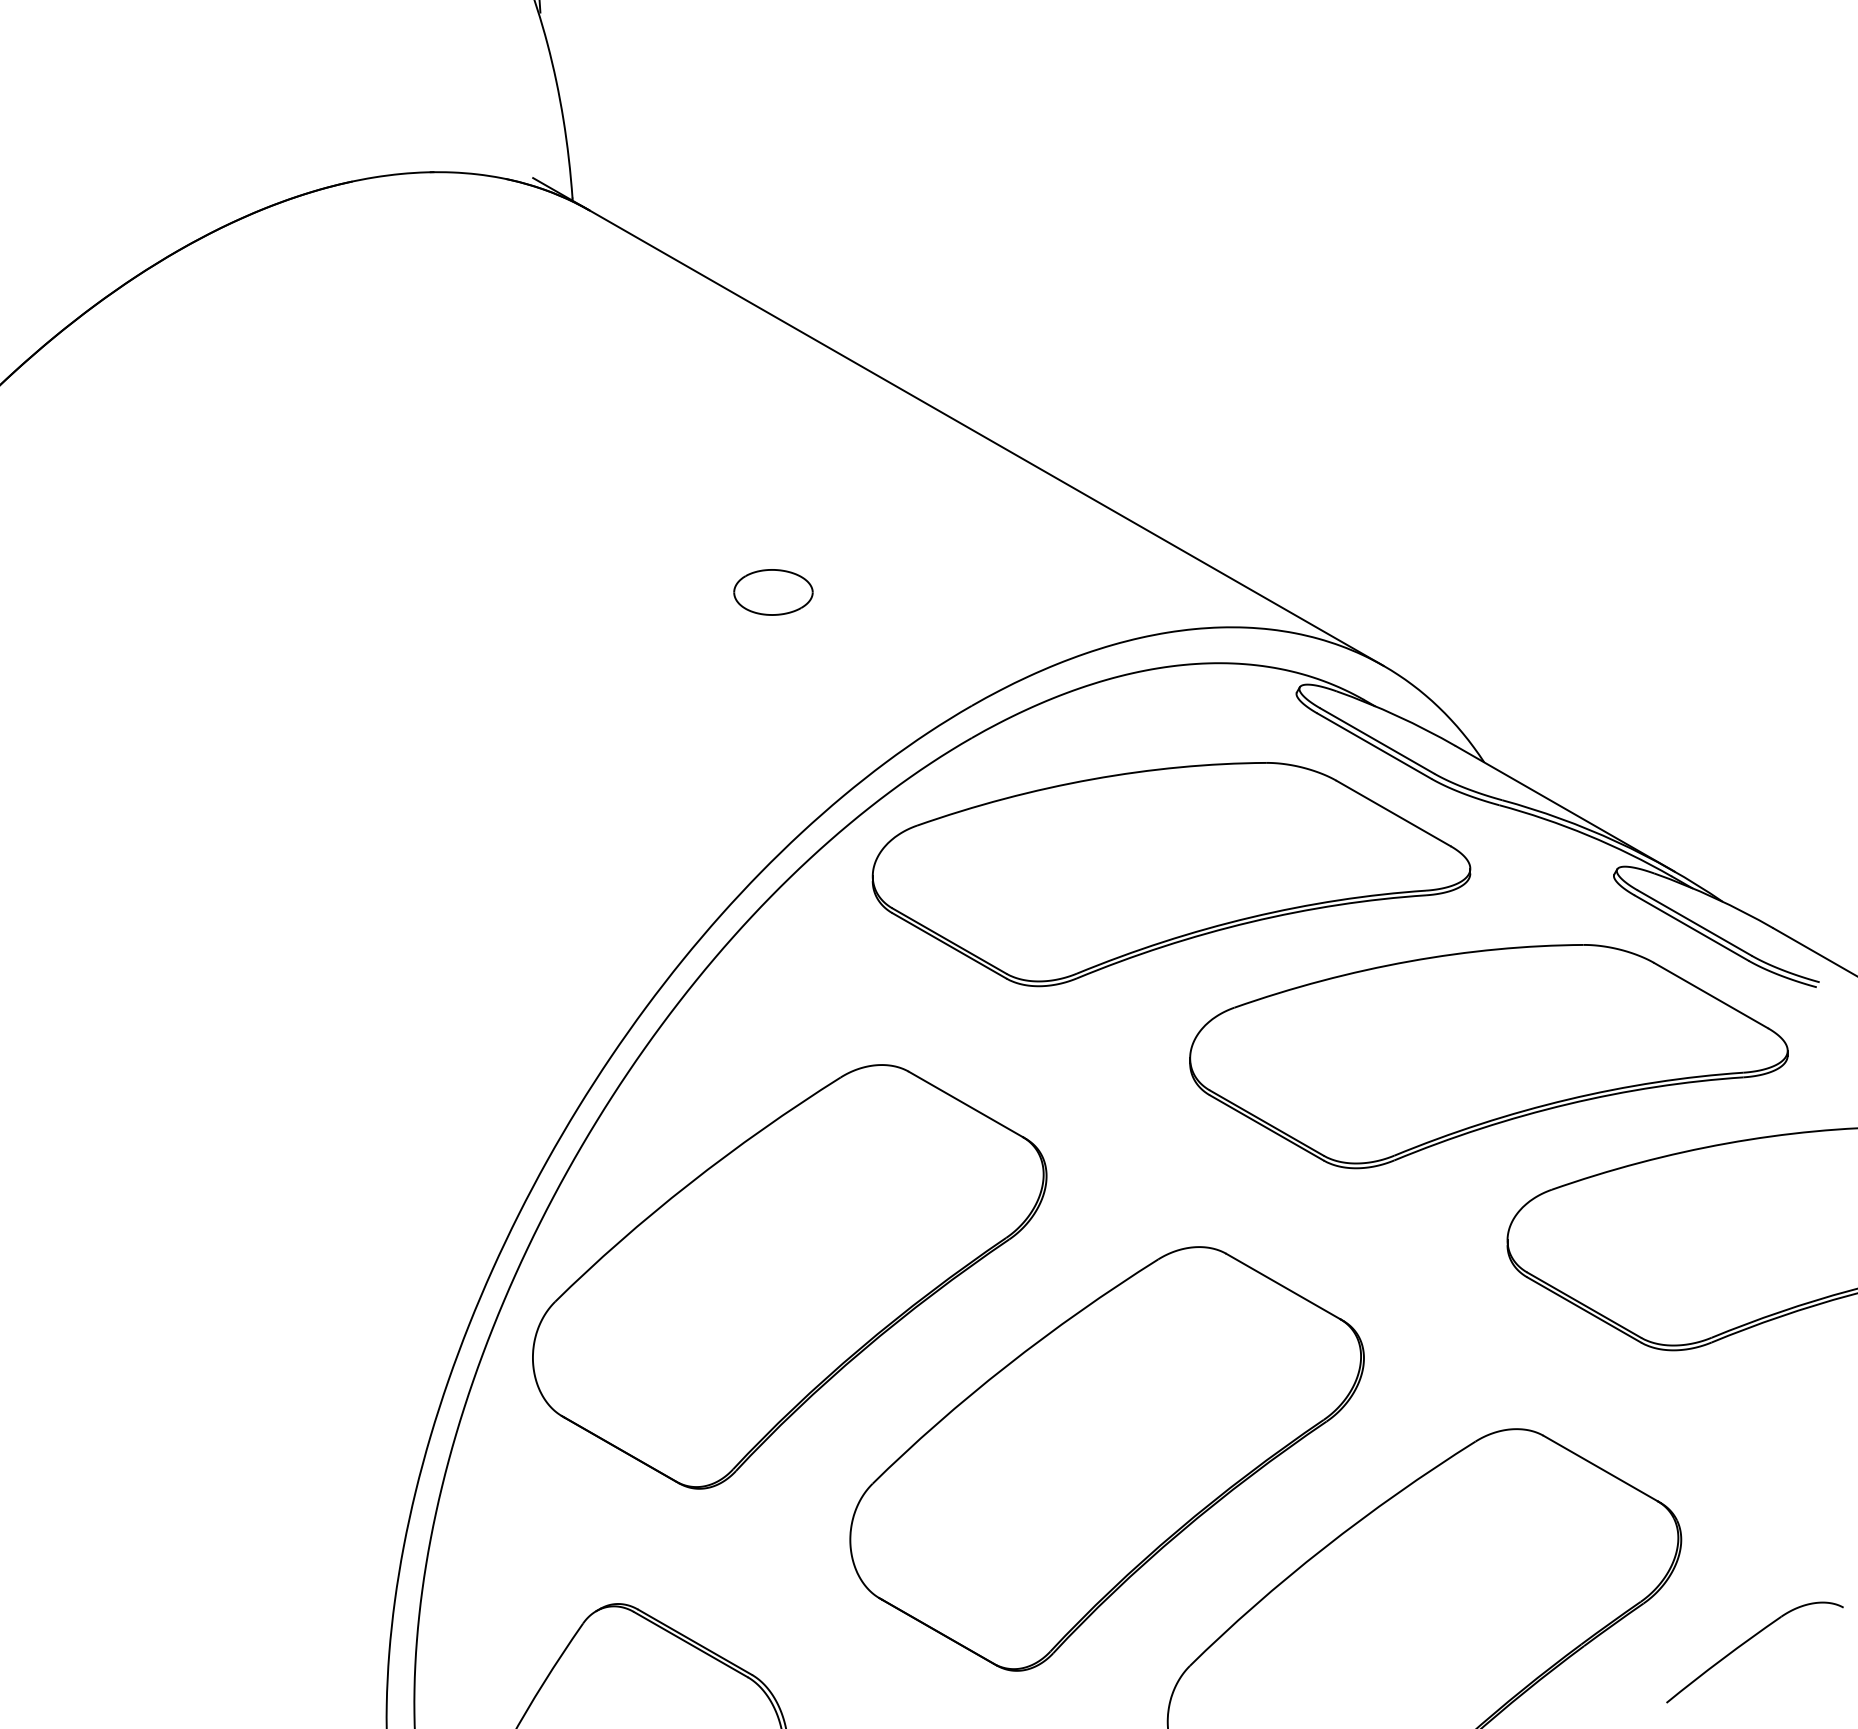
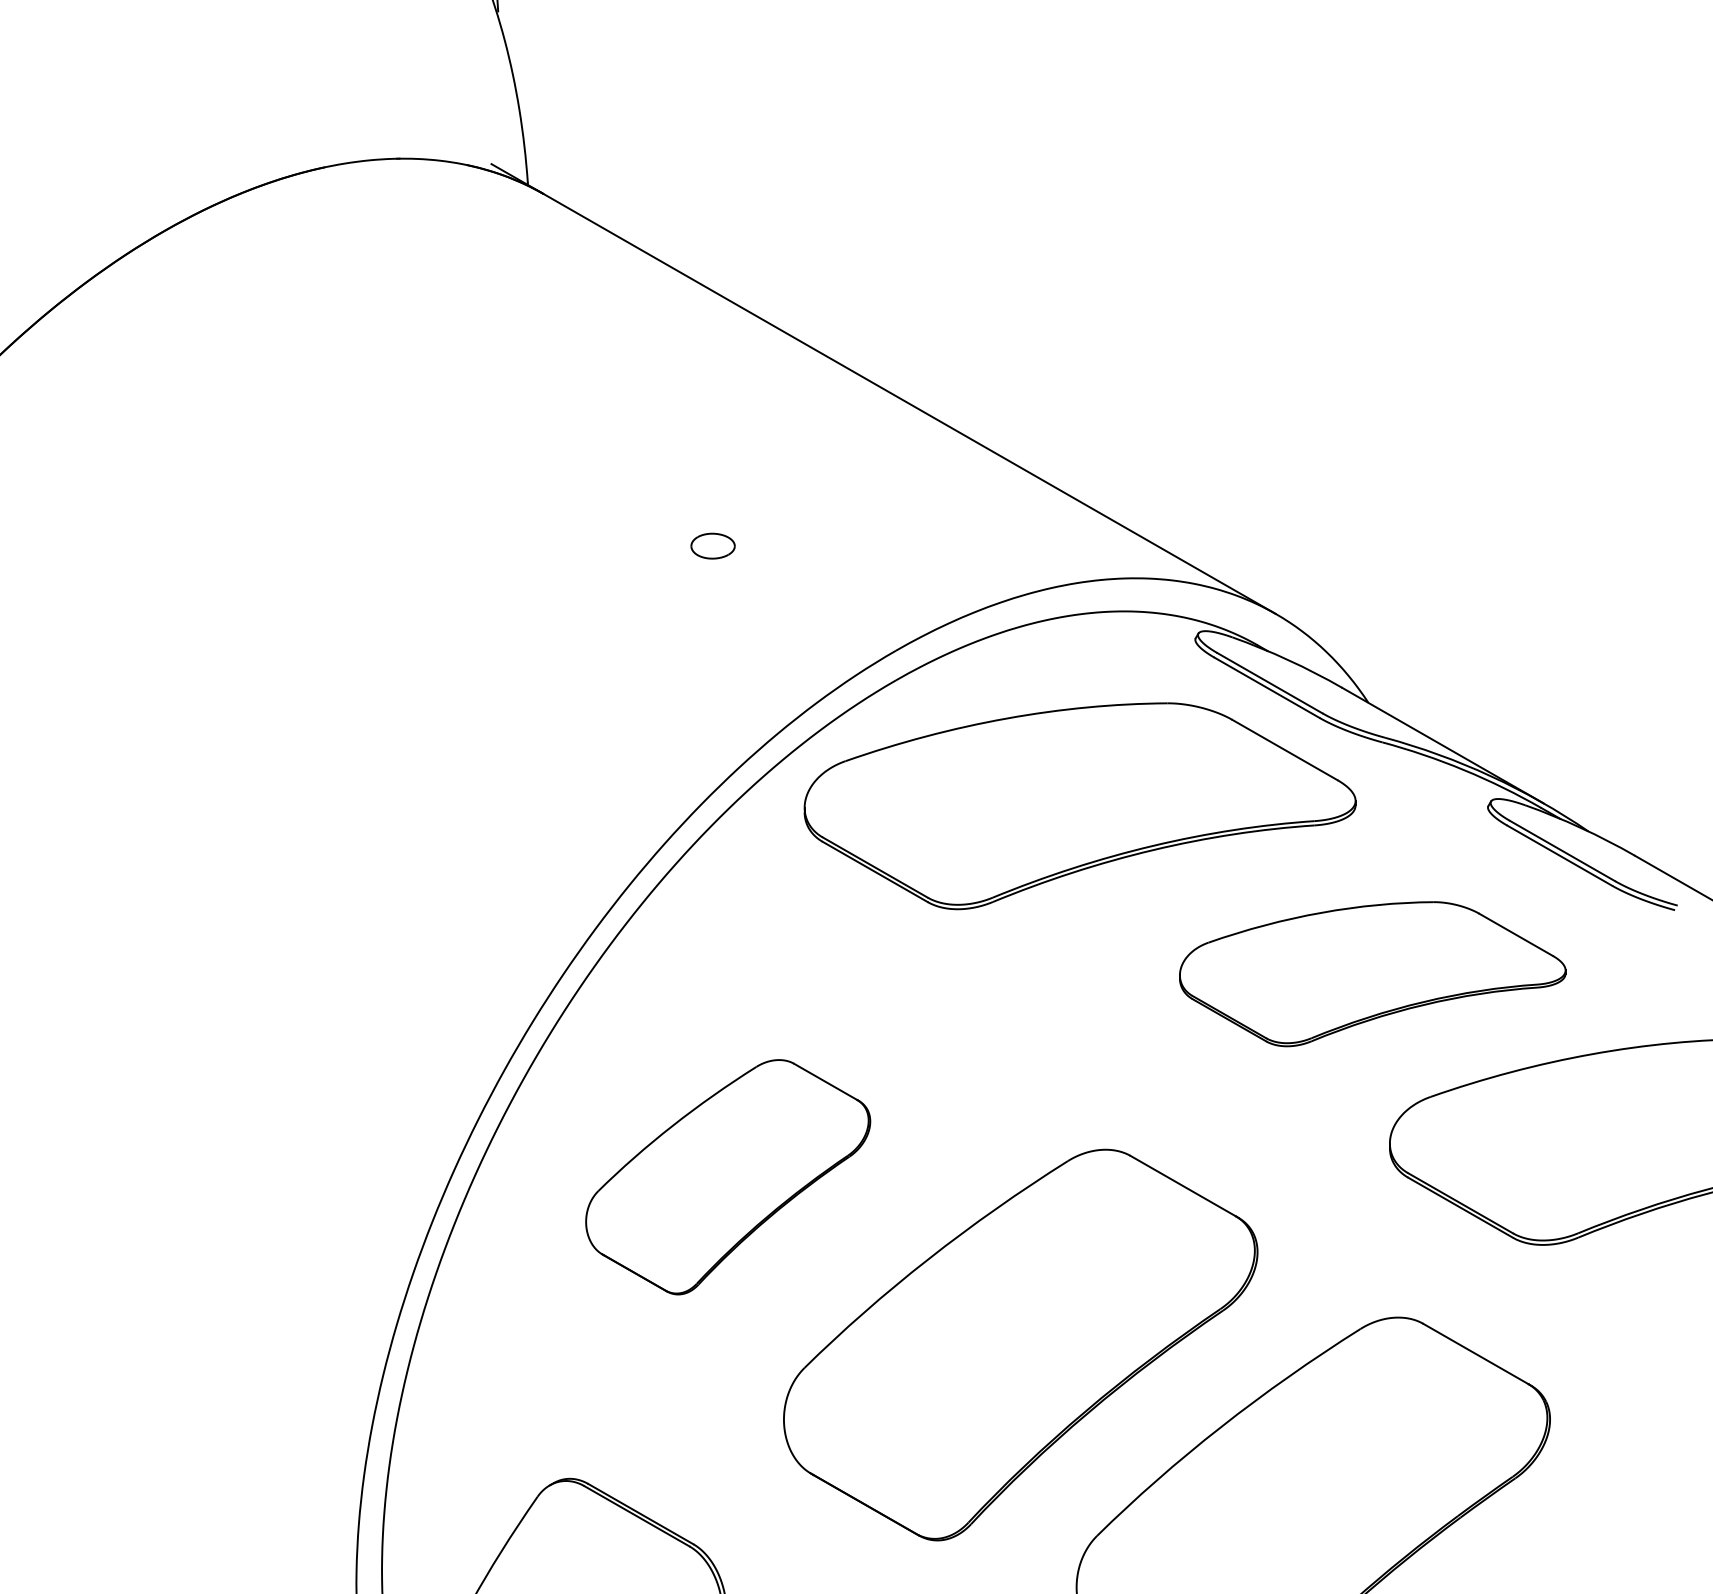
part: (773, 592) -> (713, 546), size x0.6
part: (1488, 1056) -> (1372, 974), size x0.7
part: (789, 1276) -> (727, 1176), size x0.6
part: (1748, 1641) -> (1612, 1513), removed

